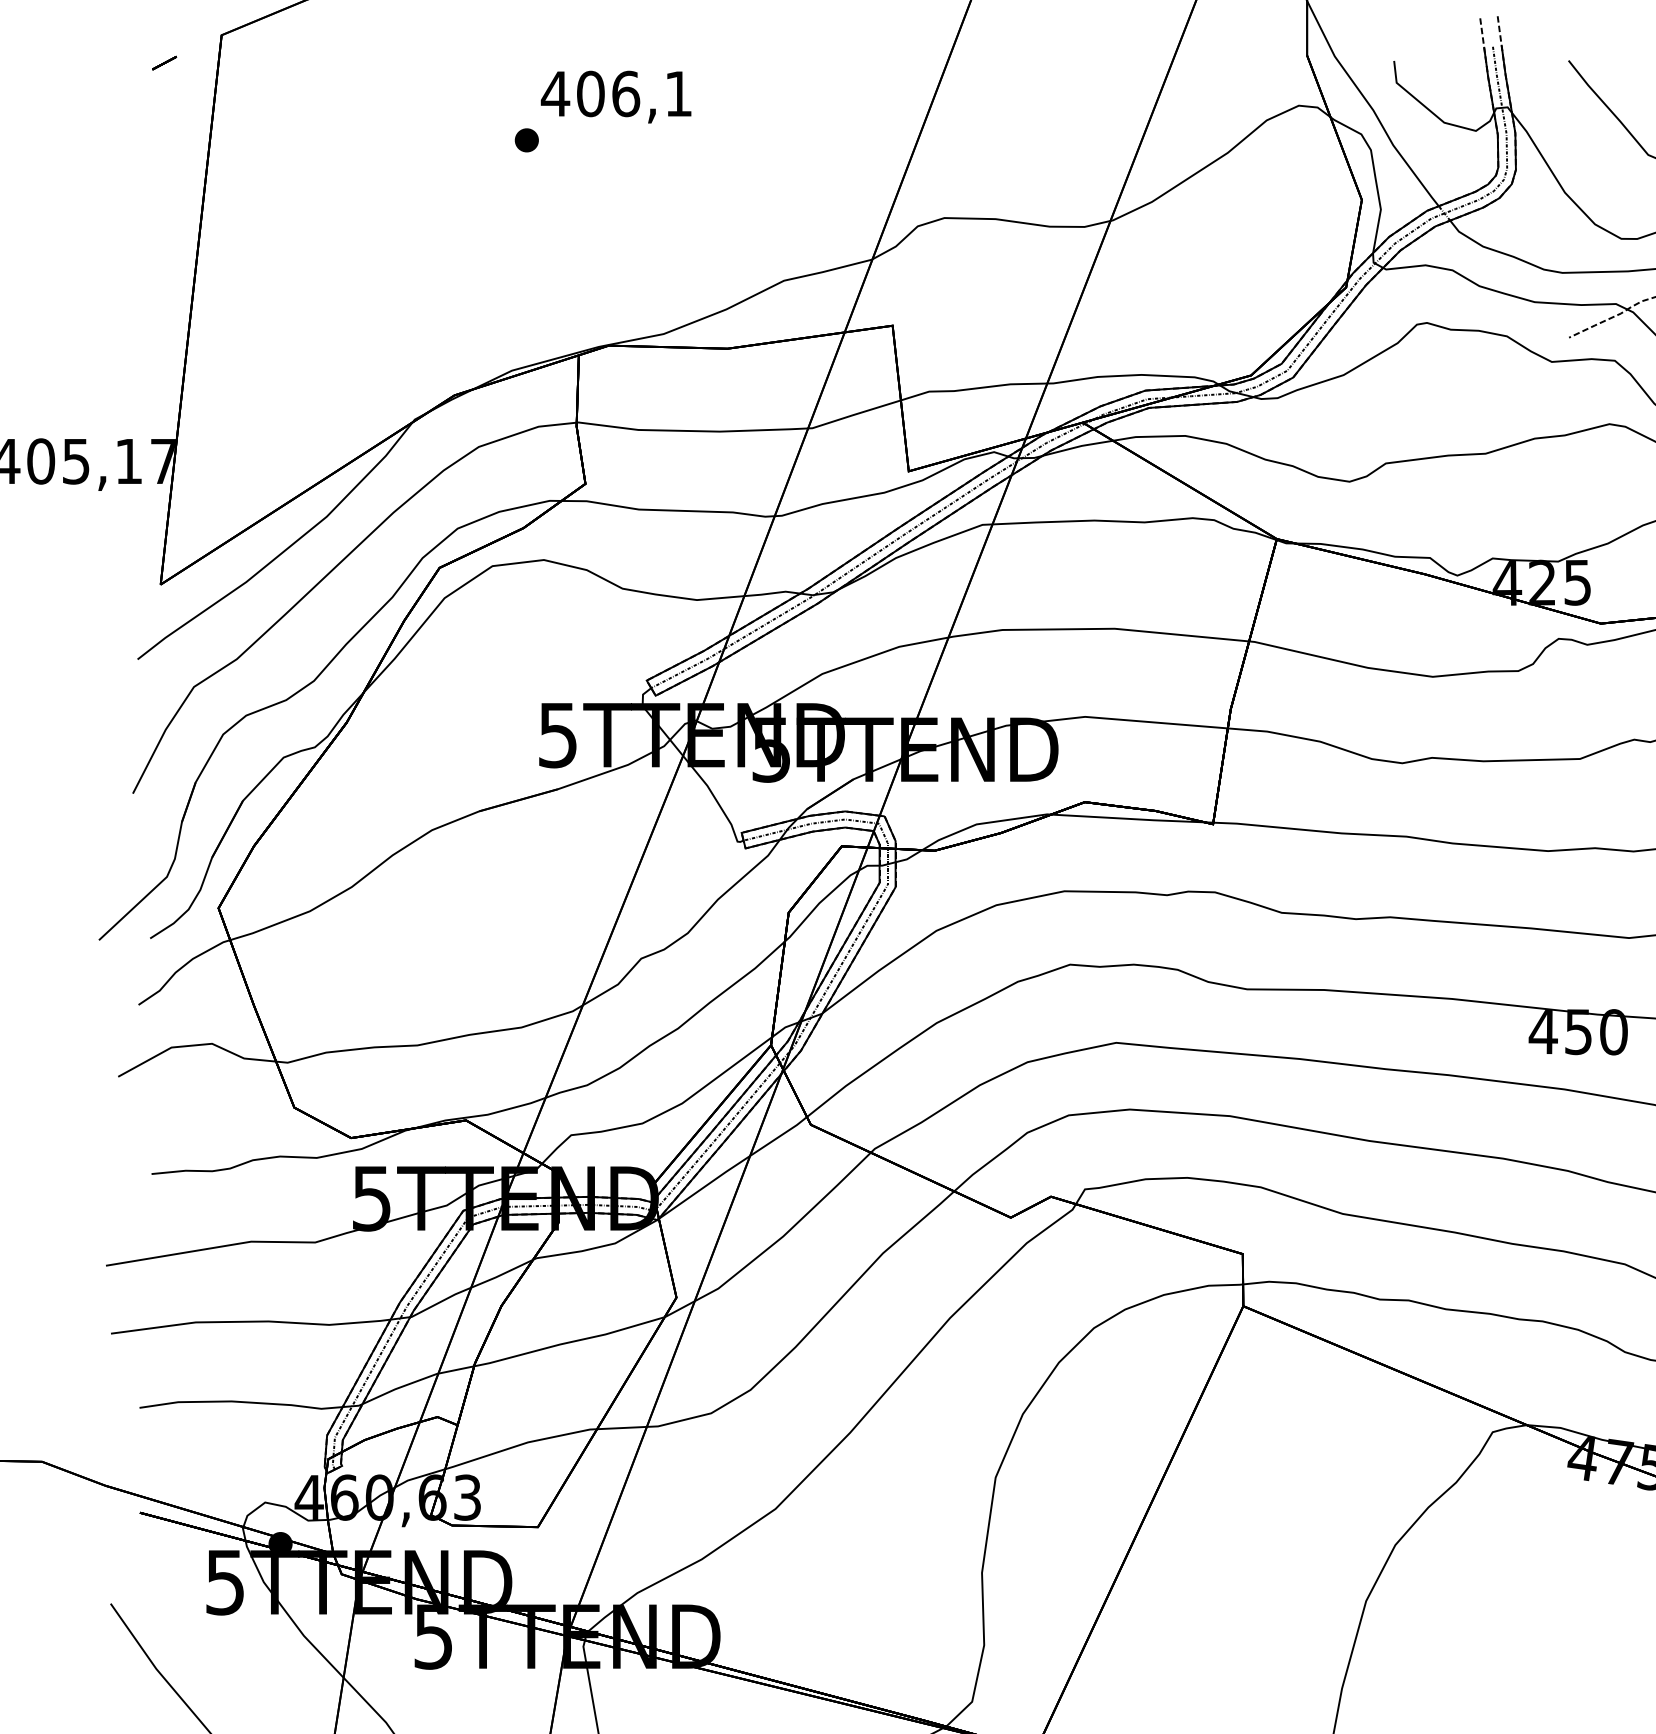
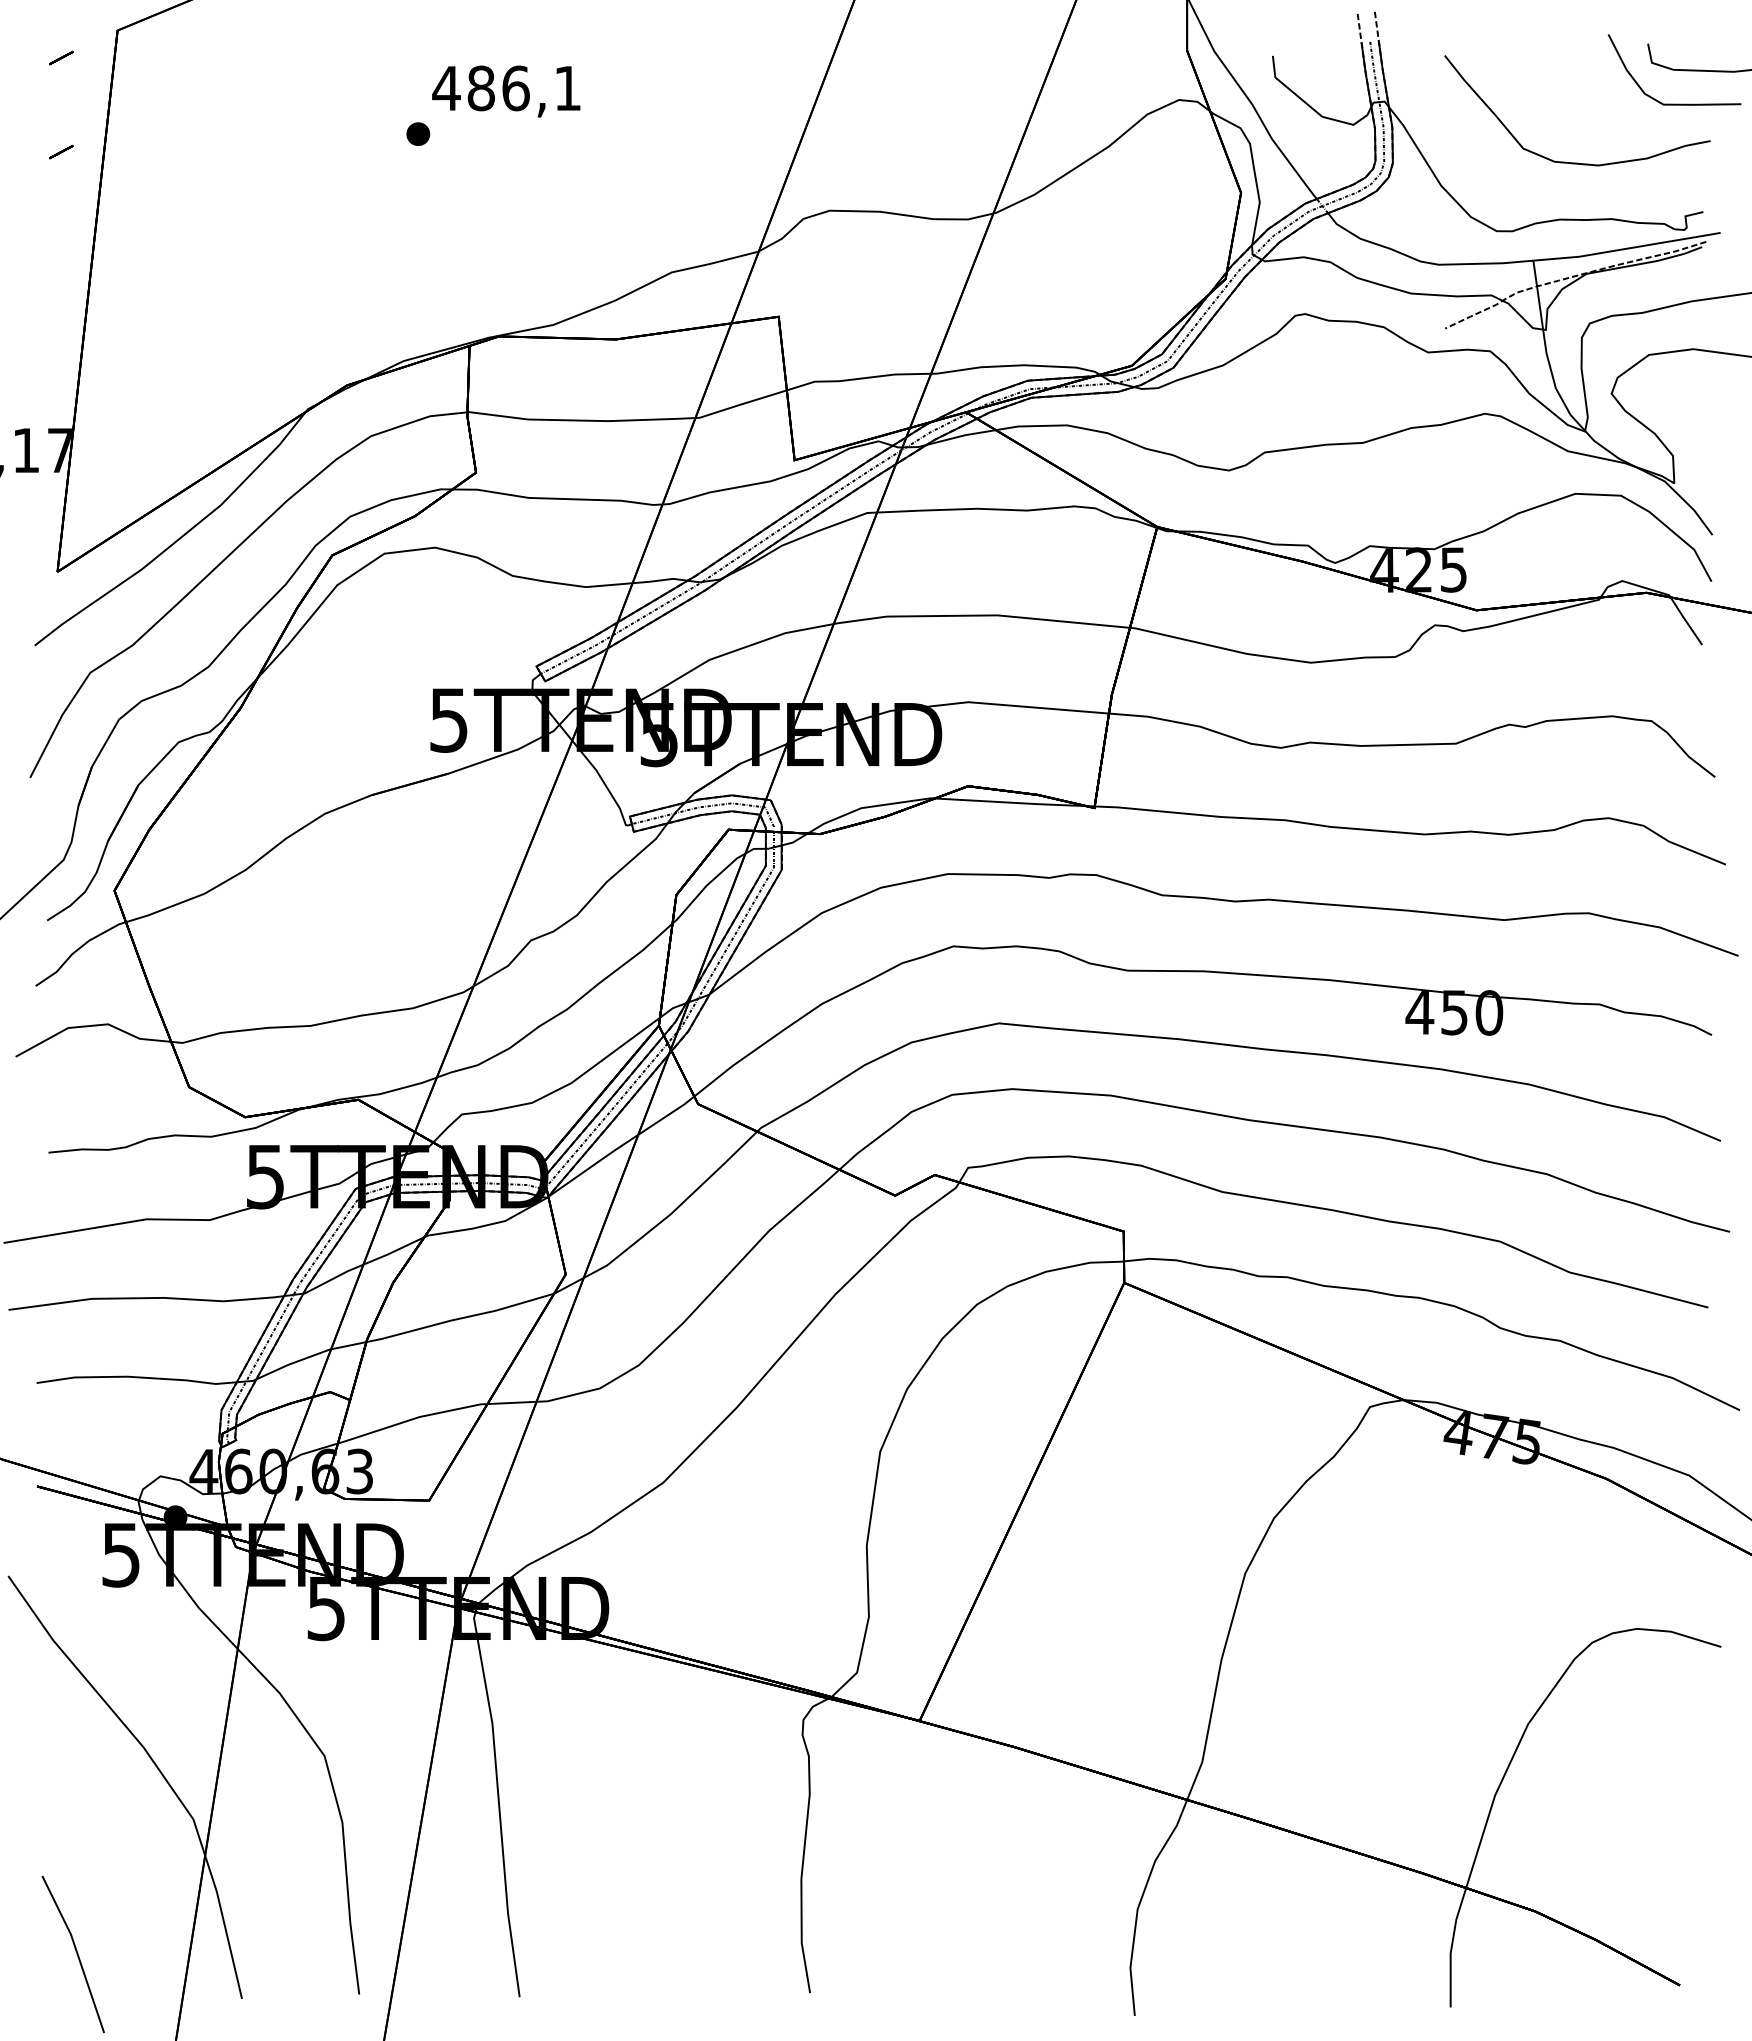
text: (591, 94) -> (481, 88), 406,1 -> 486,1
line: (164, 157) -> (61, 151), added

